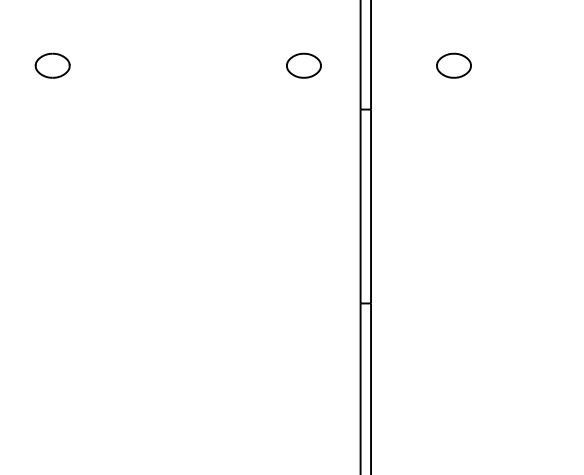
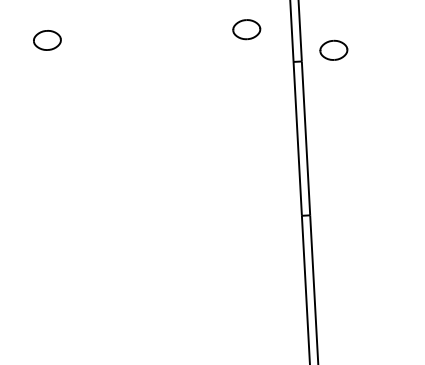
part: (453, 65) -> (333, 50), moved

